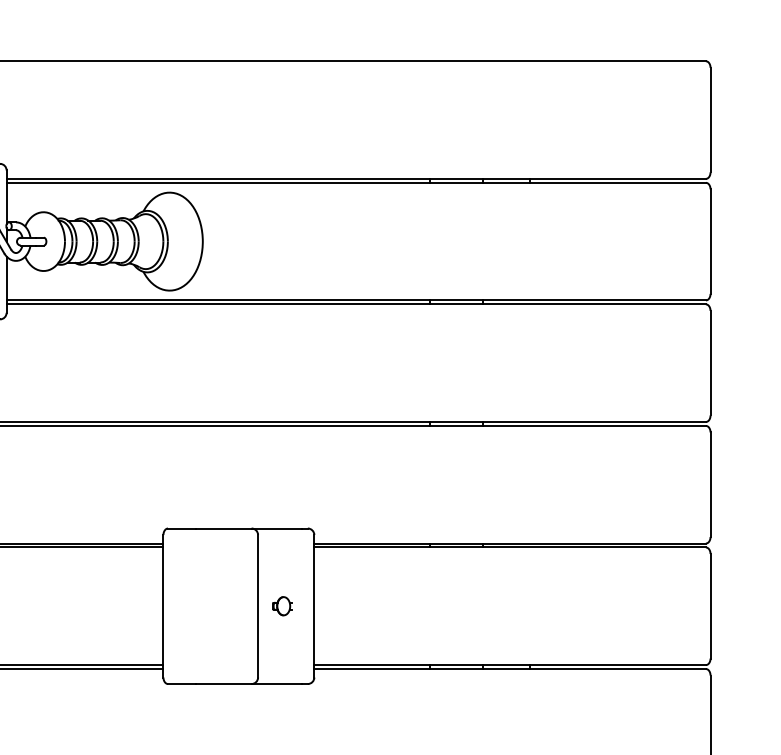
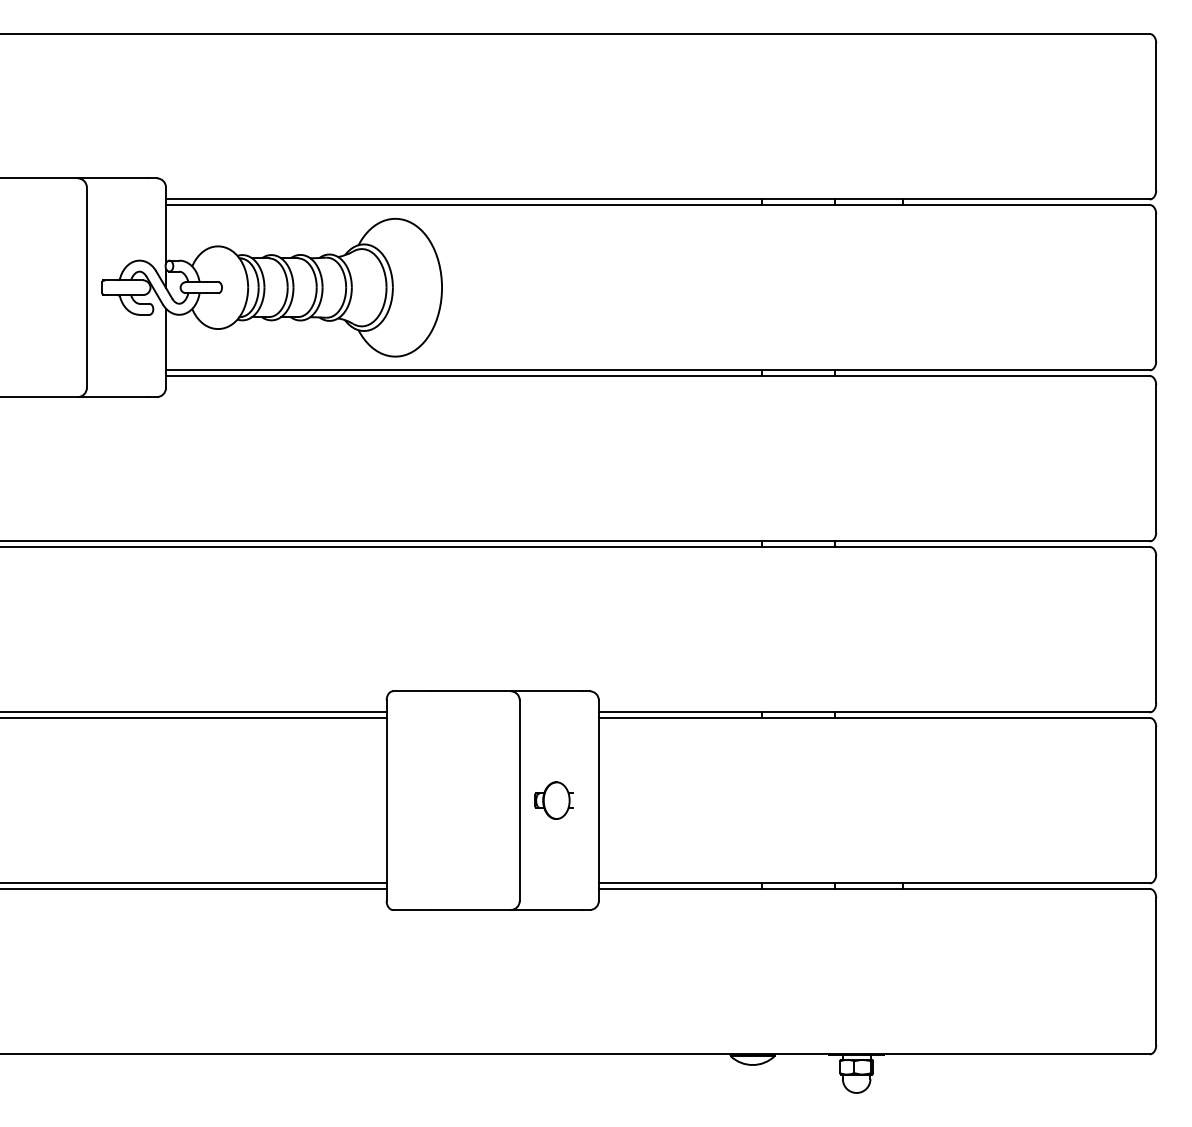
part: (282, 606) -> (553, 800), size x1.43

